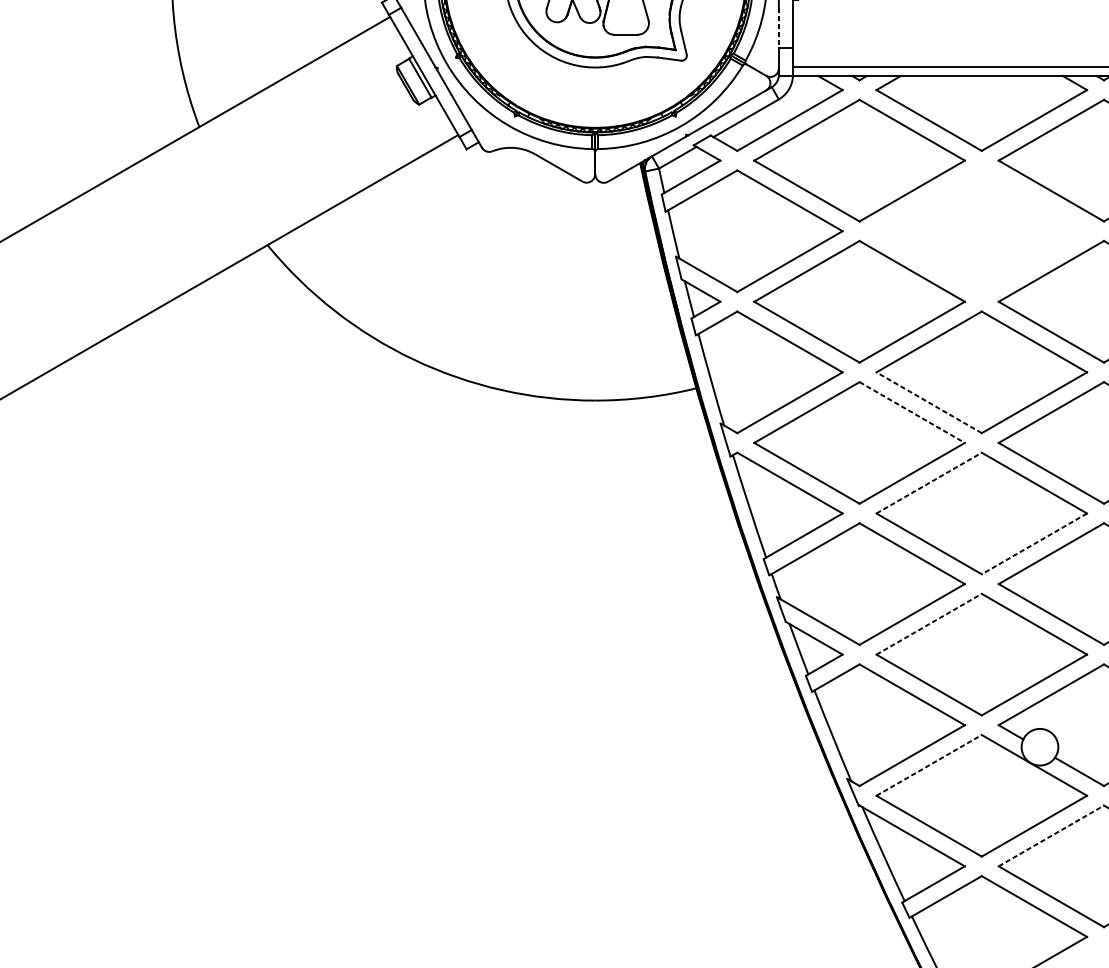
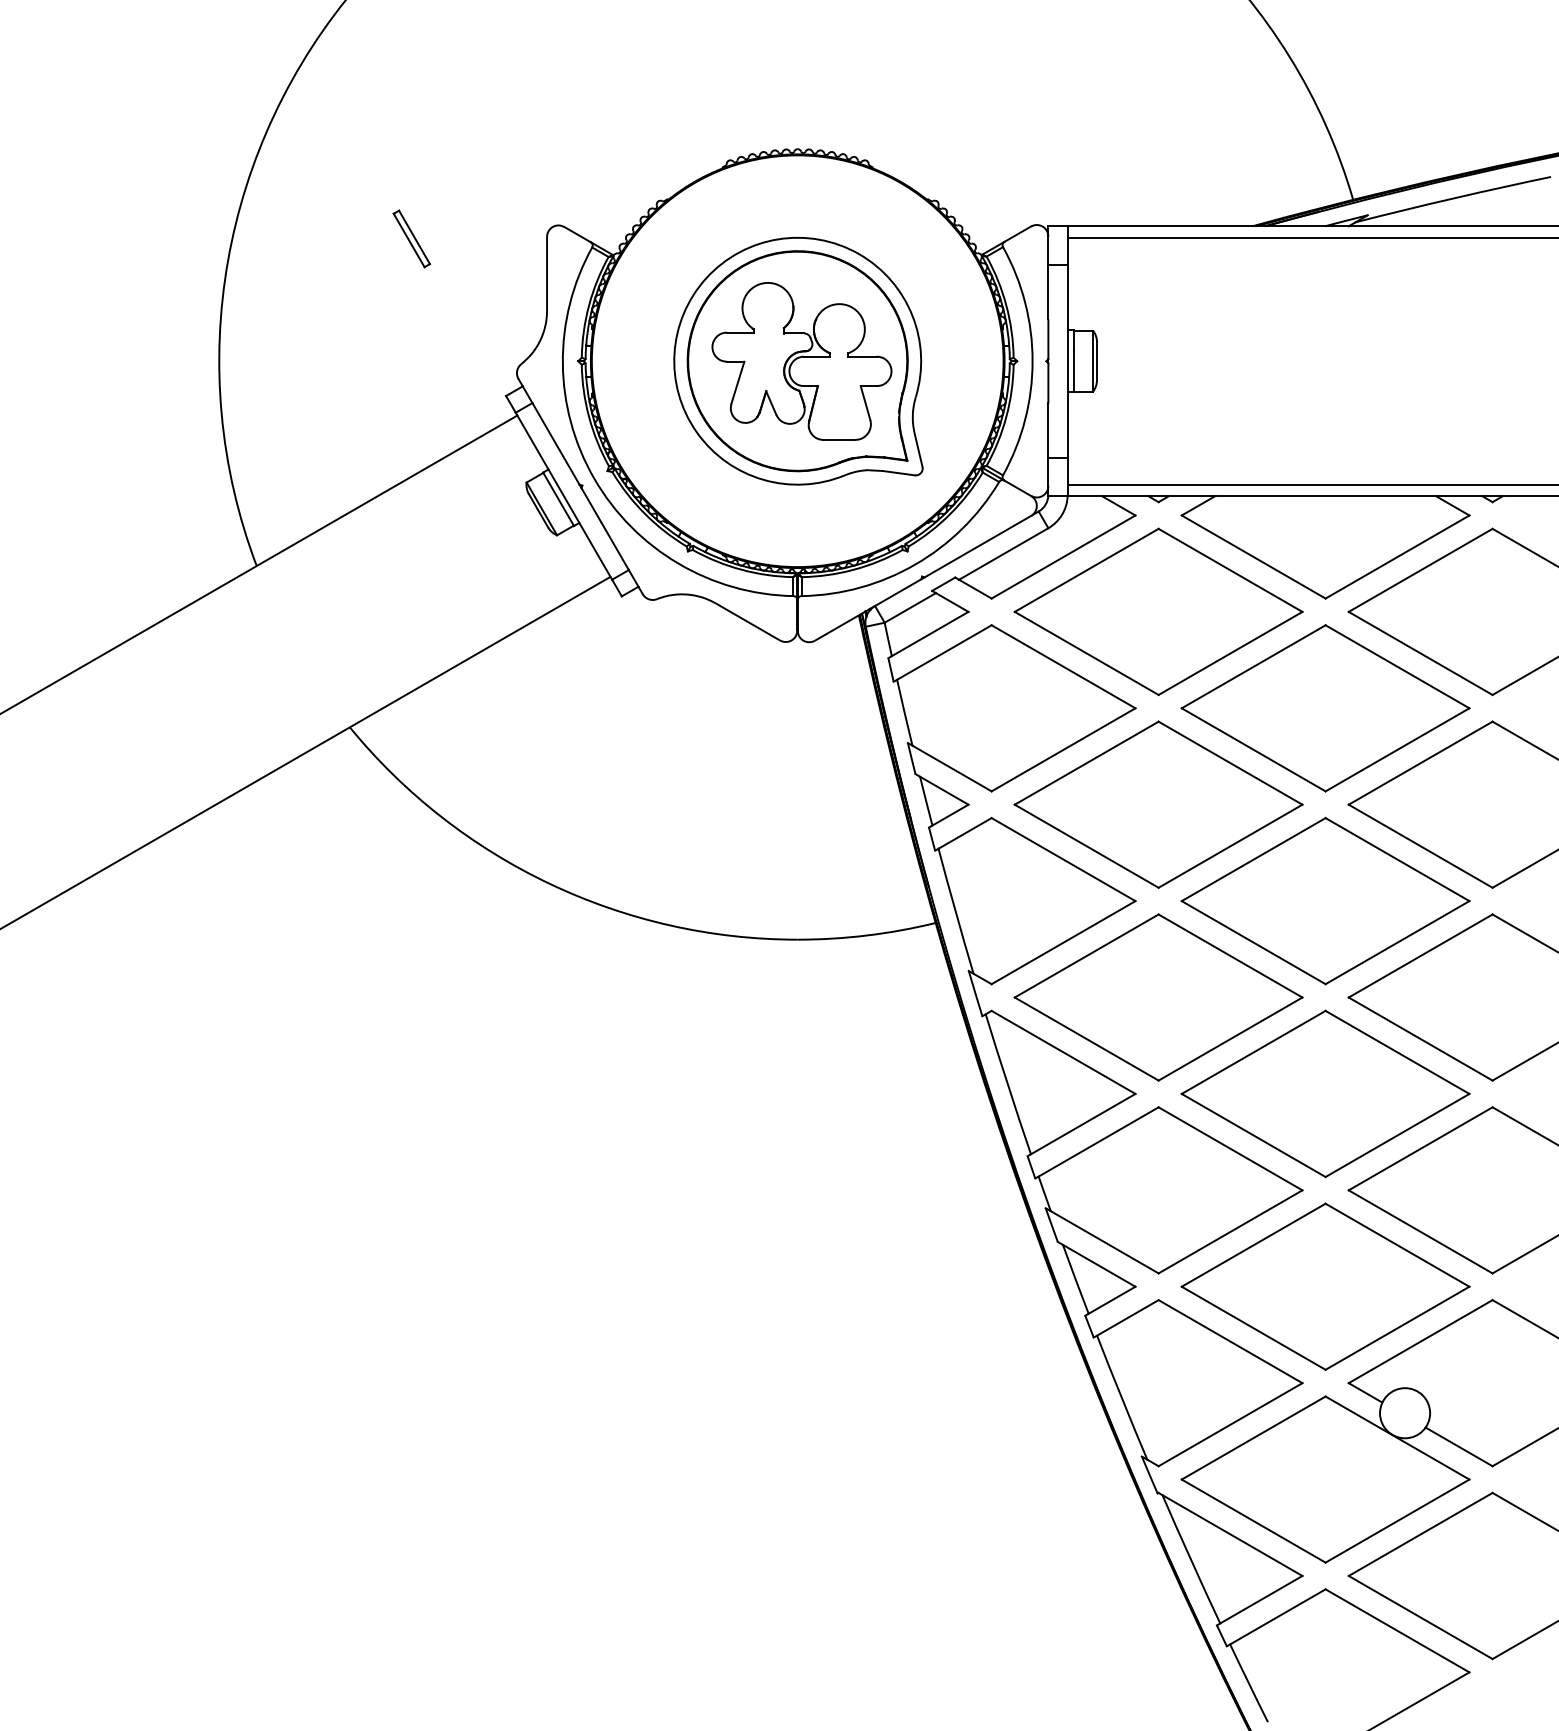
line: (778, 28) -> (1048, 431), dashed -> solid
part: (981, 231) -> (1325, 708), added
line: (929, 402) -> (1253, 942), dashed -> solid
line: (912, 412) -> (1230, 956), dashed -> solid
line: (929, 483) -> (1254, 1052), dashed -> solid
line: (1034, 543) -> (1397, 1135), dashed -> solid
line: (929, 623) -> (1254, 1244), dashed -> solid
line: (929, 764) -> (1254, 1437), dashed -> solid
line: (1051, 835) -> (1421, 1534), dashed -> solid

